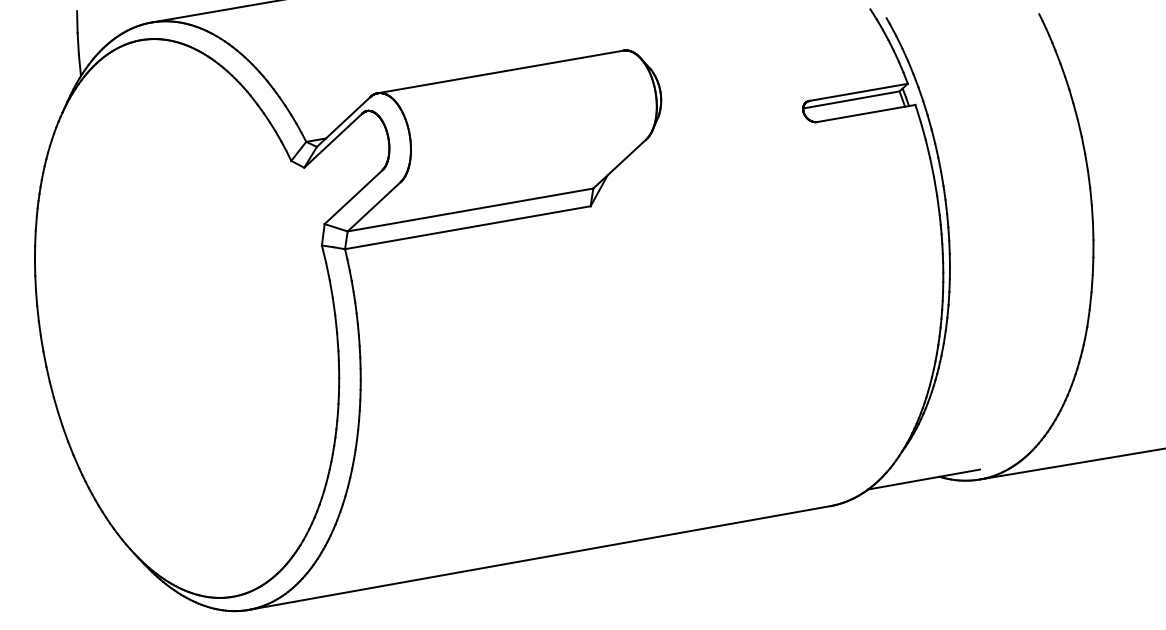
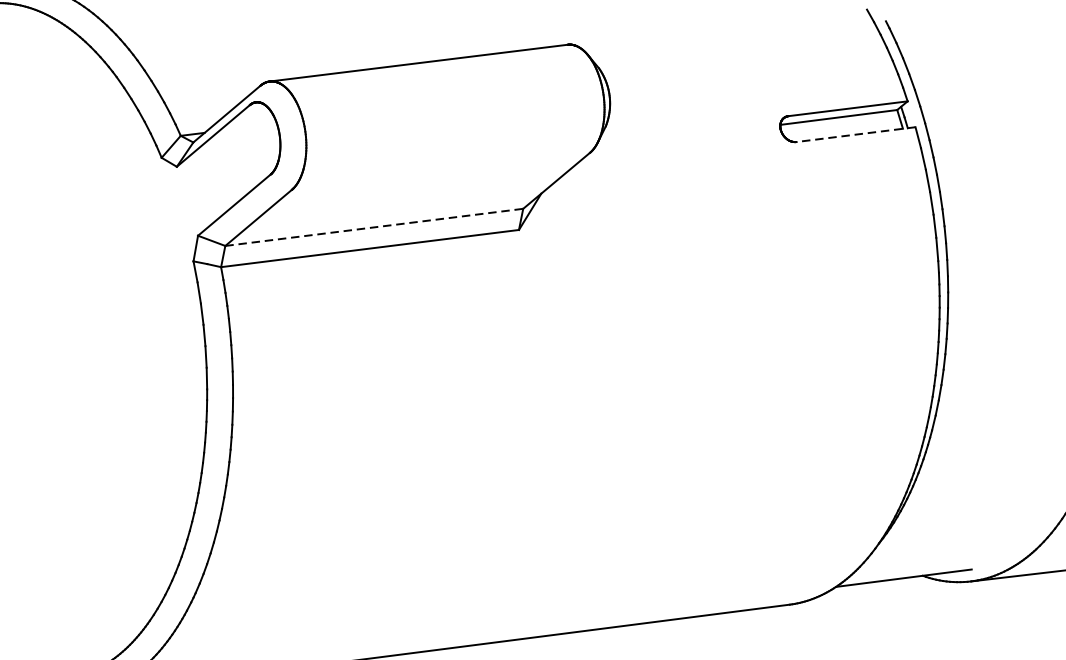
line: (866, 113) -> (856, 134), solid -> dashed
line: (470, 209) -> (374, 226), solid -> dashed

